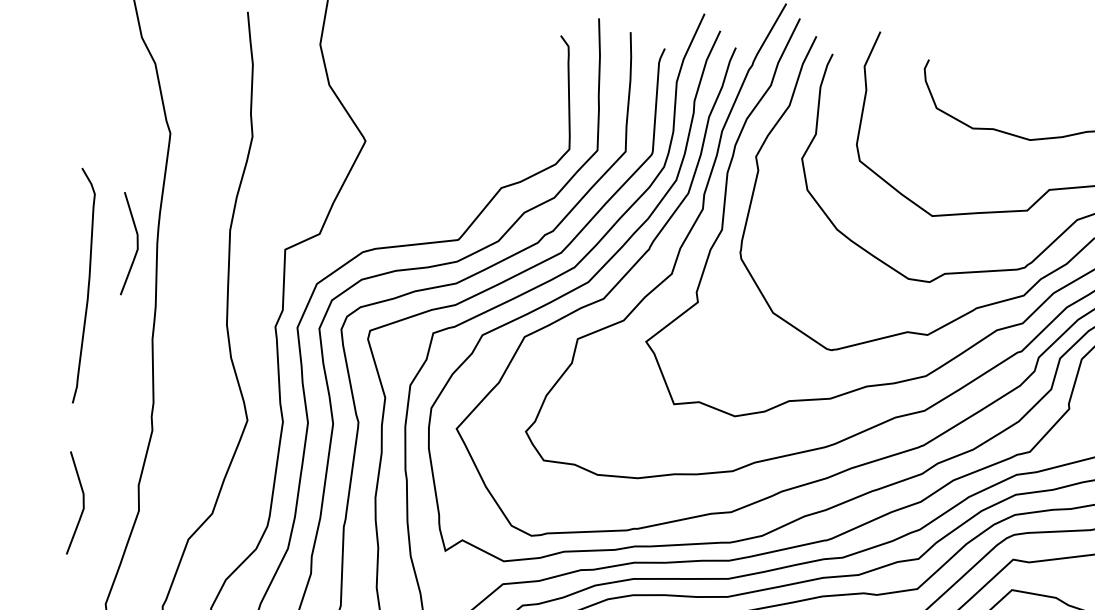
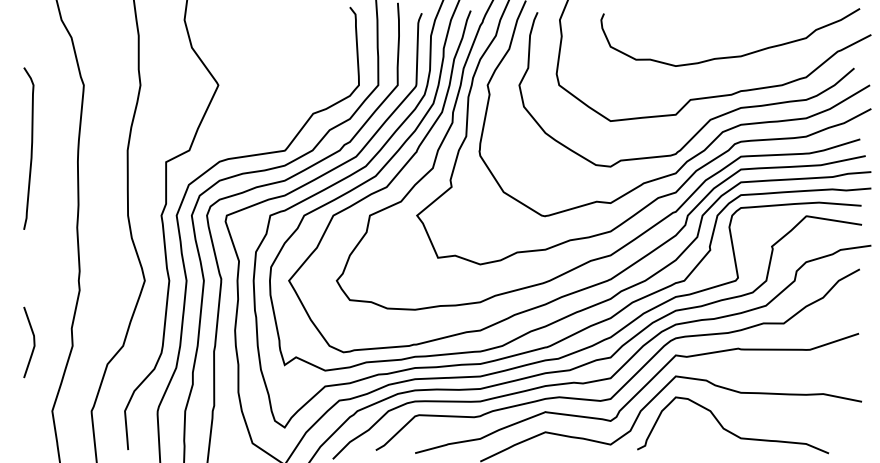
line: (136, 244) -> (63, 162), removed
curve: (86, 288) -> (30, 150), moved

